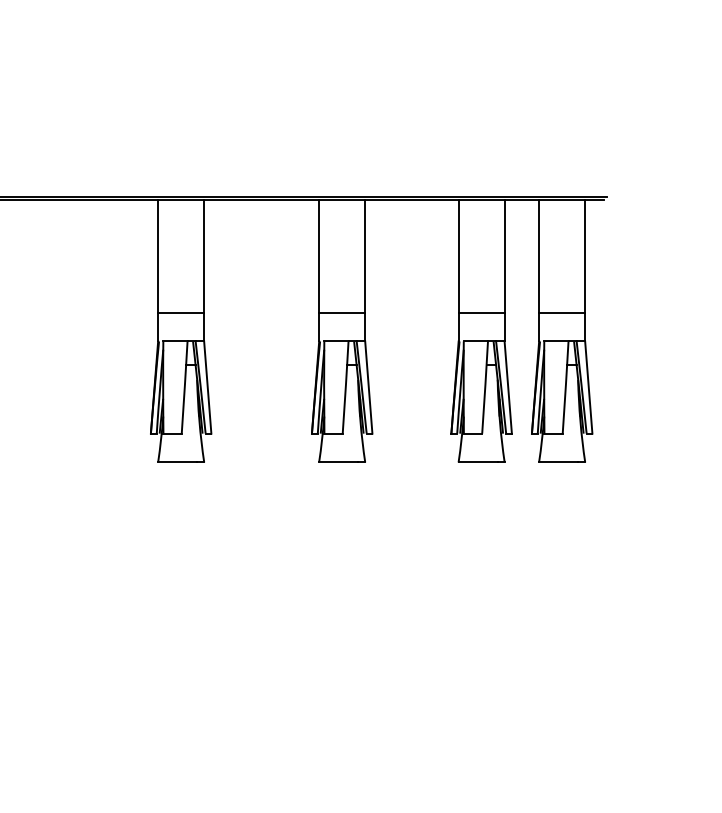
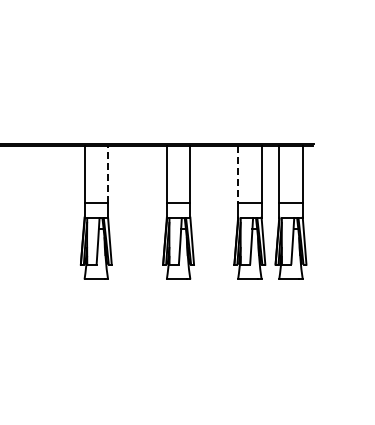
line: (204, 257) -> (108, 174), solid -> dashed
line: (459, 257) -> (238, 174), solid -> dashed

